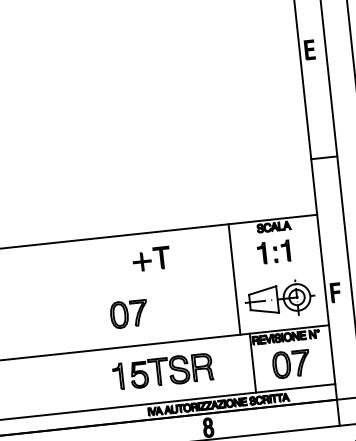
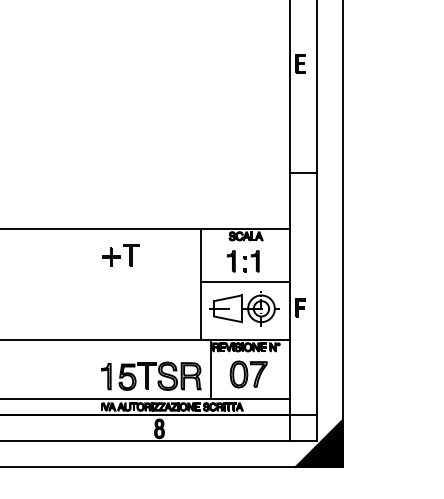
line: (278, 272) -> (245, 281), added
part: (128, 314) -> (92, 307), removed
part: (163, 370) -> (151, 375), moved

